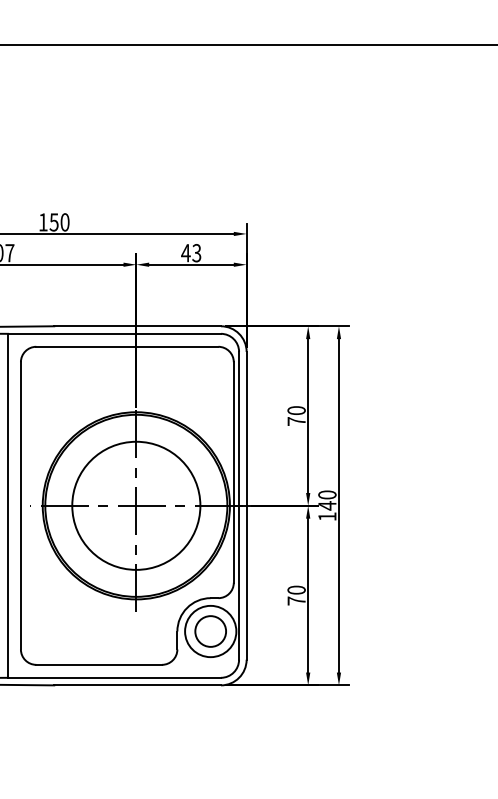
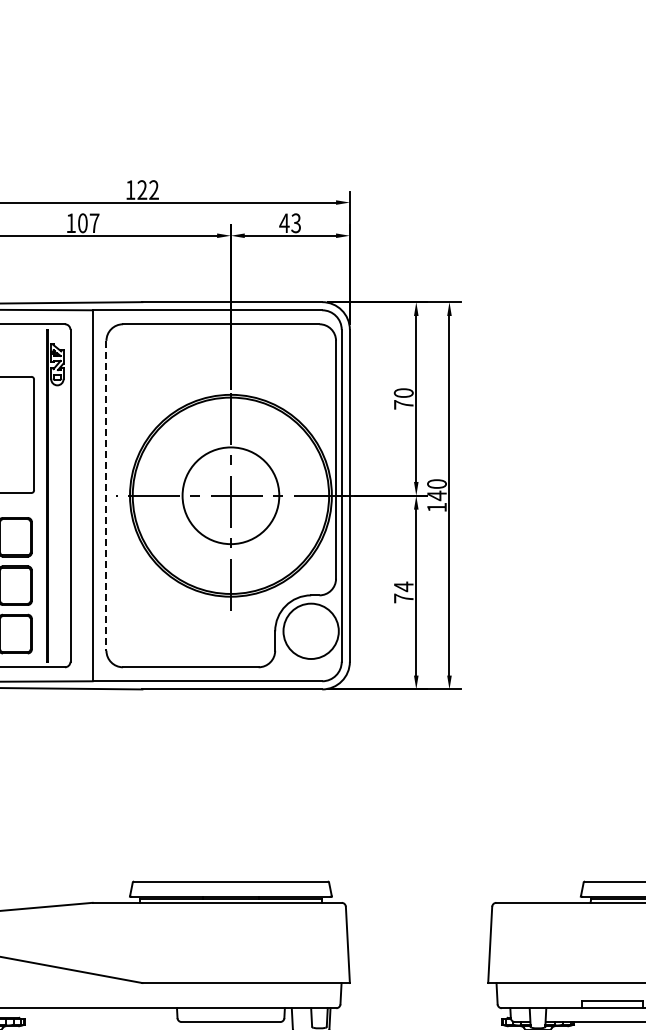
text: (58, 222) -> (147, 190), 150 -> 122
line: (20, 505) -> (106, 495), solid -> dashed
circle: (135, 505) -> (230, 495), size x0.7
text: (296, 589) -> (403, 586), 70 -> 74
circle: (210, 630) -> (310, 630), removed

